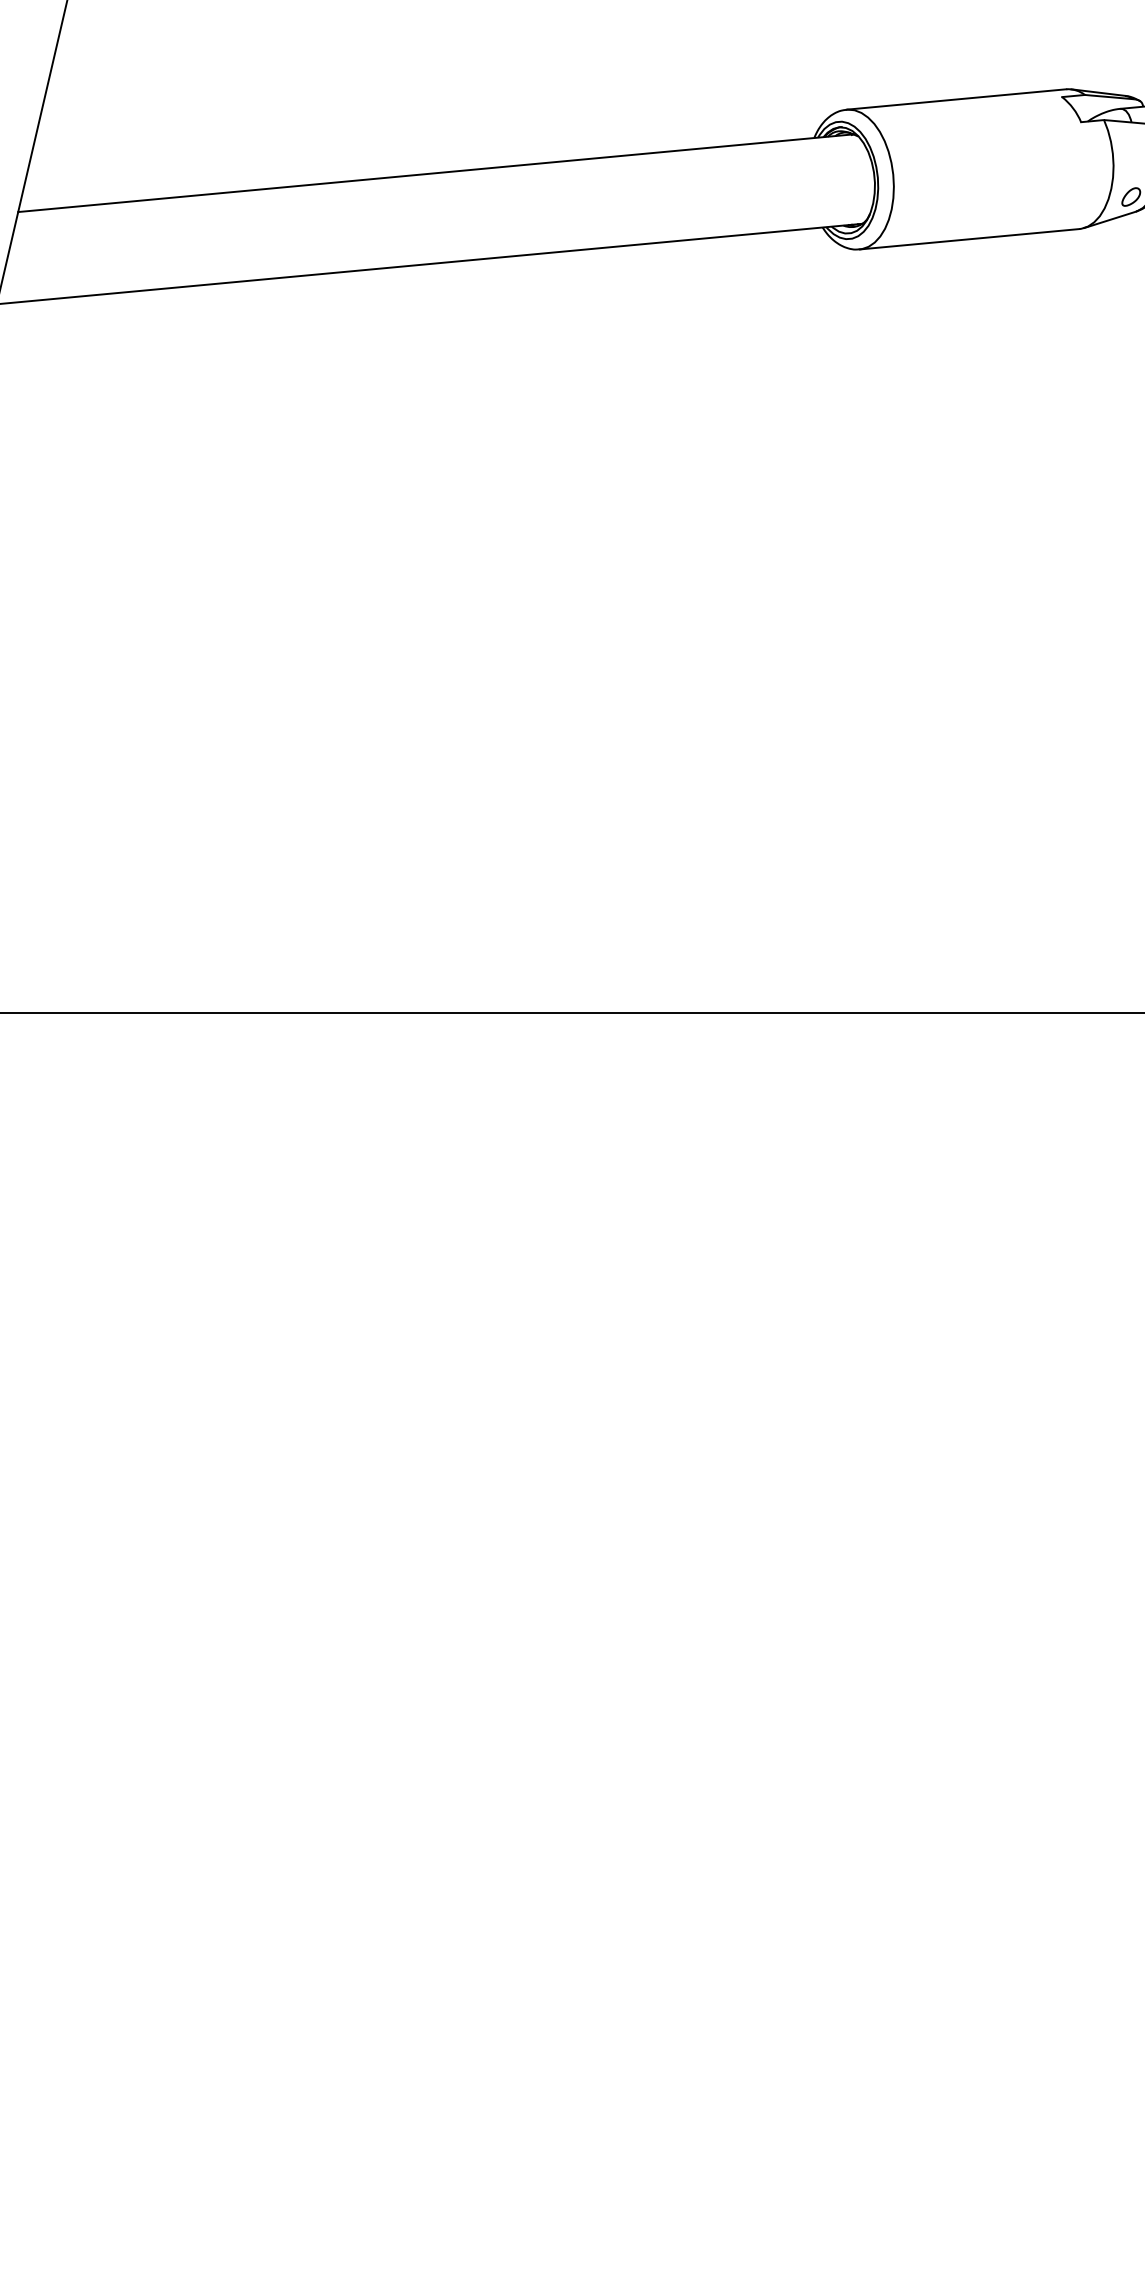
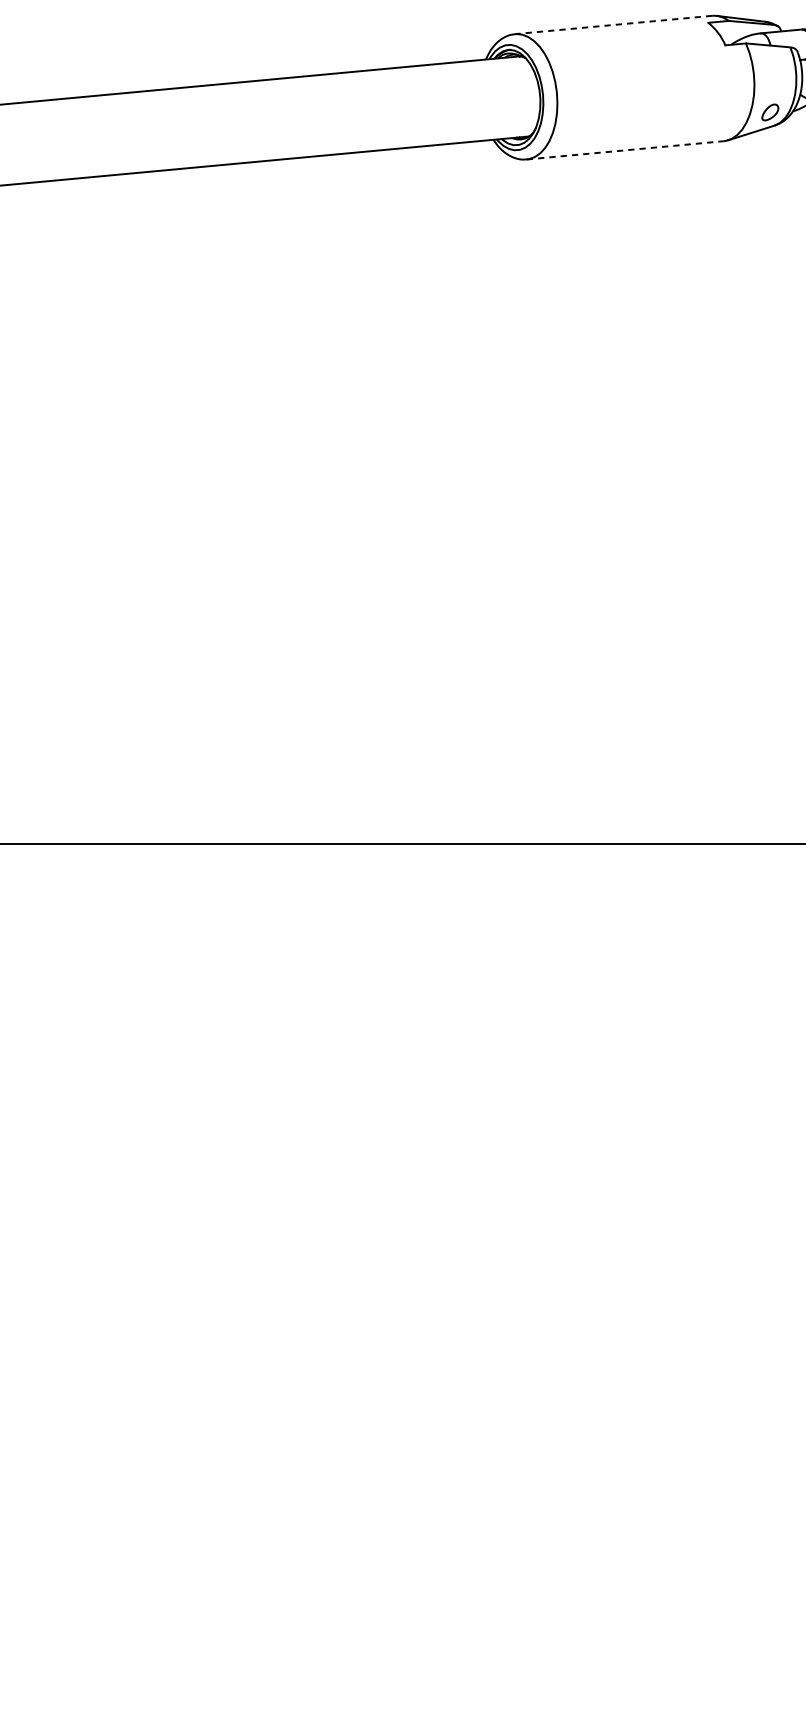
line: (956, 99) -> (613, 24), solid -> dashed
line: (970, 239) -> (626, 150), solid -> dashed

